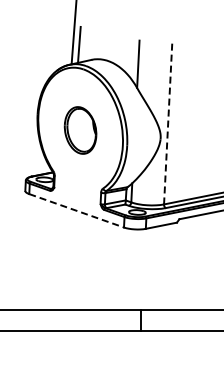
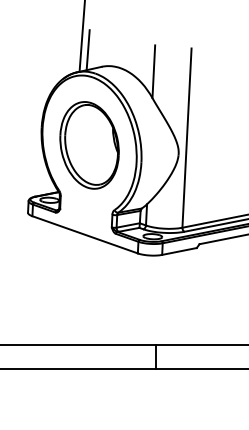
line: (168, 123) -> (187, 137), dashed -> solid
part: (80, 130) -> (89, 145), size x1.67
line: (77, 210) -> (86, 234), dashed -> solid

